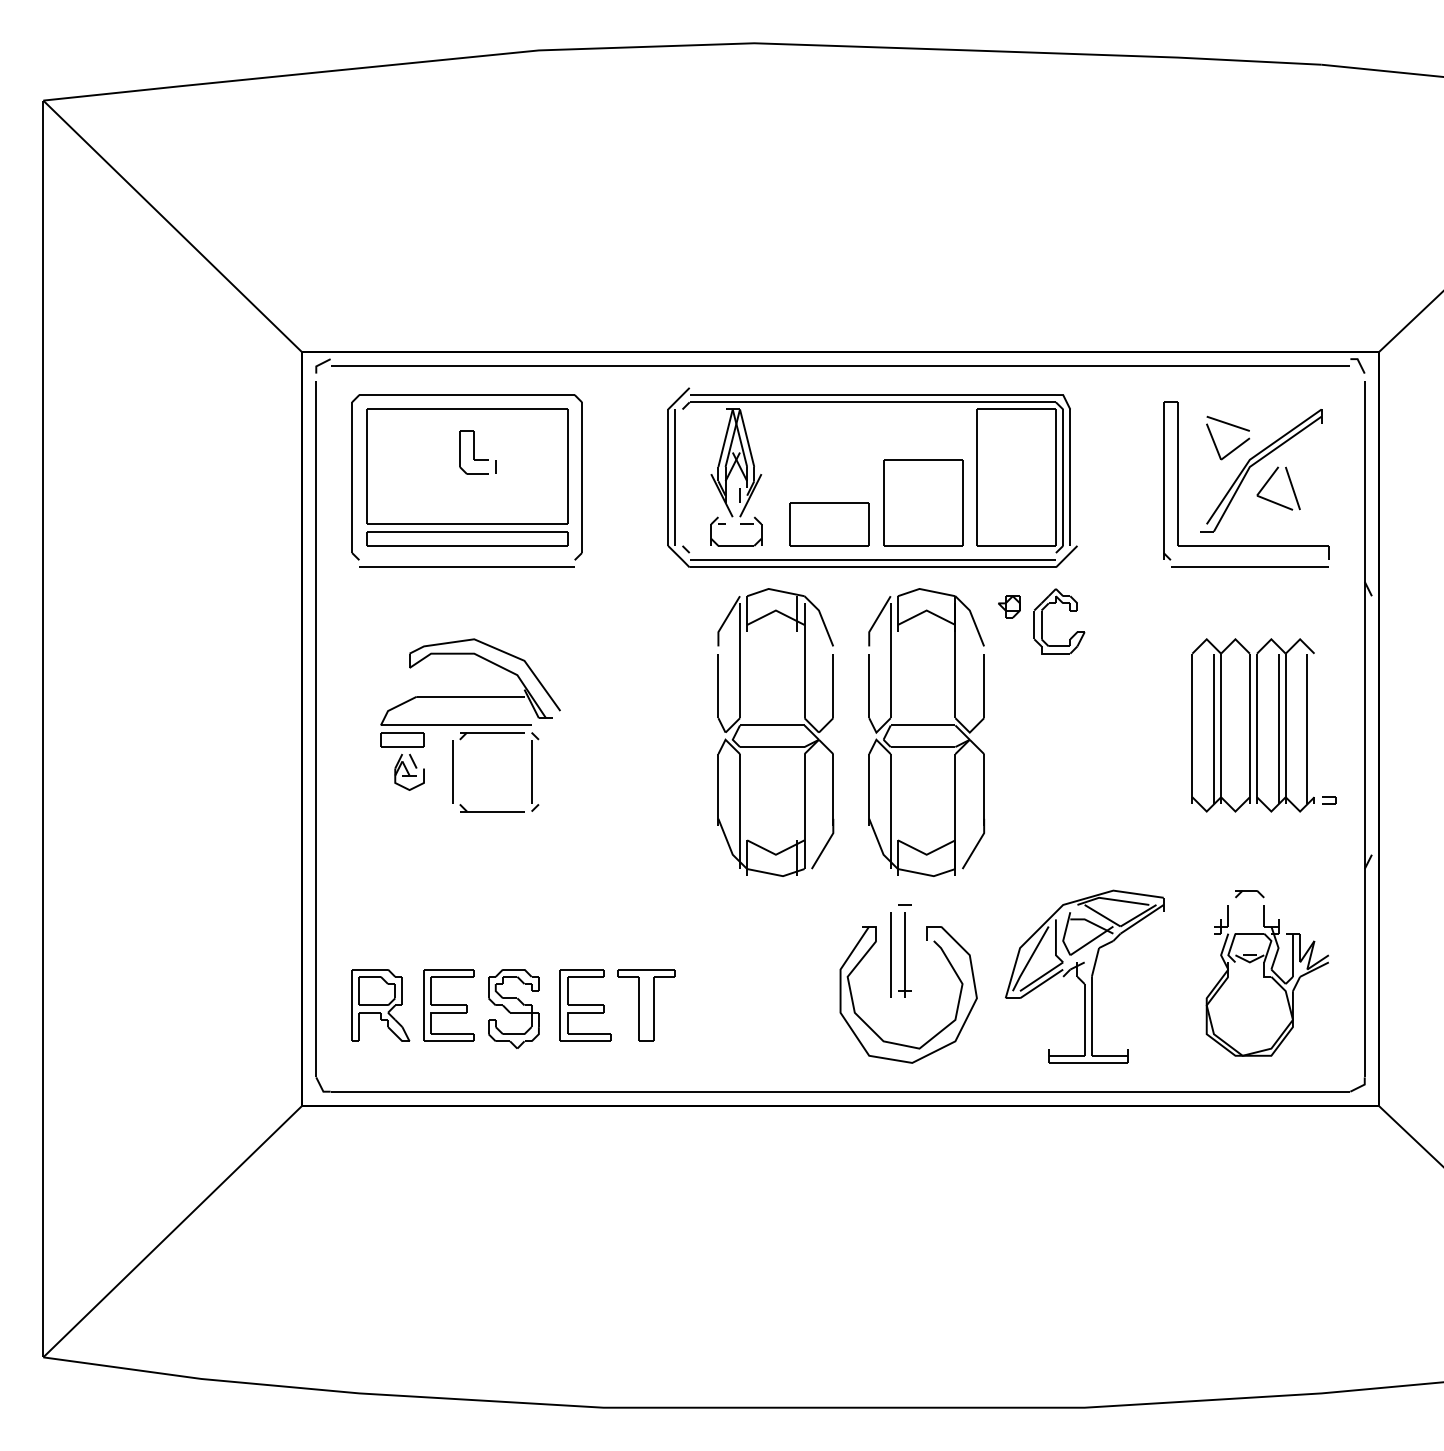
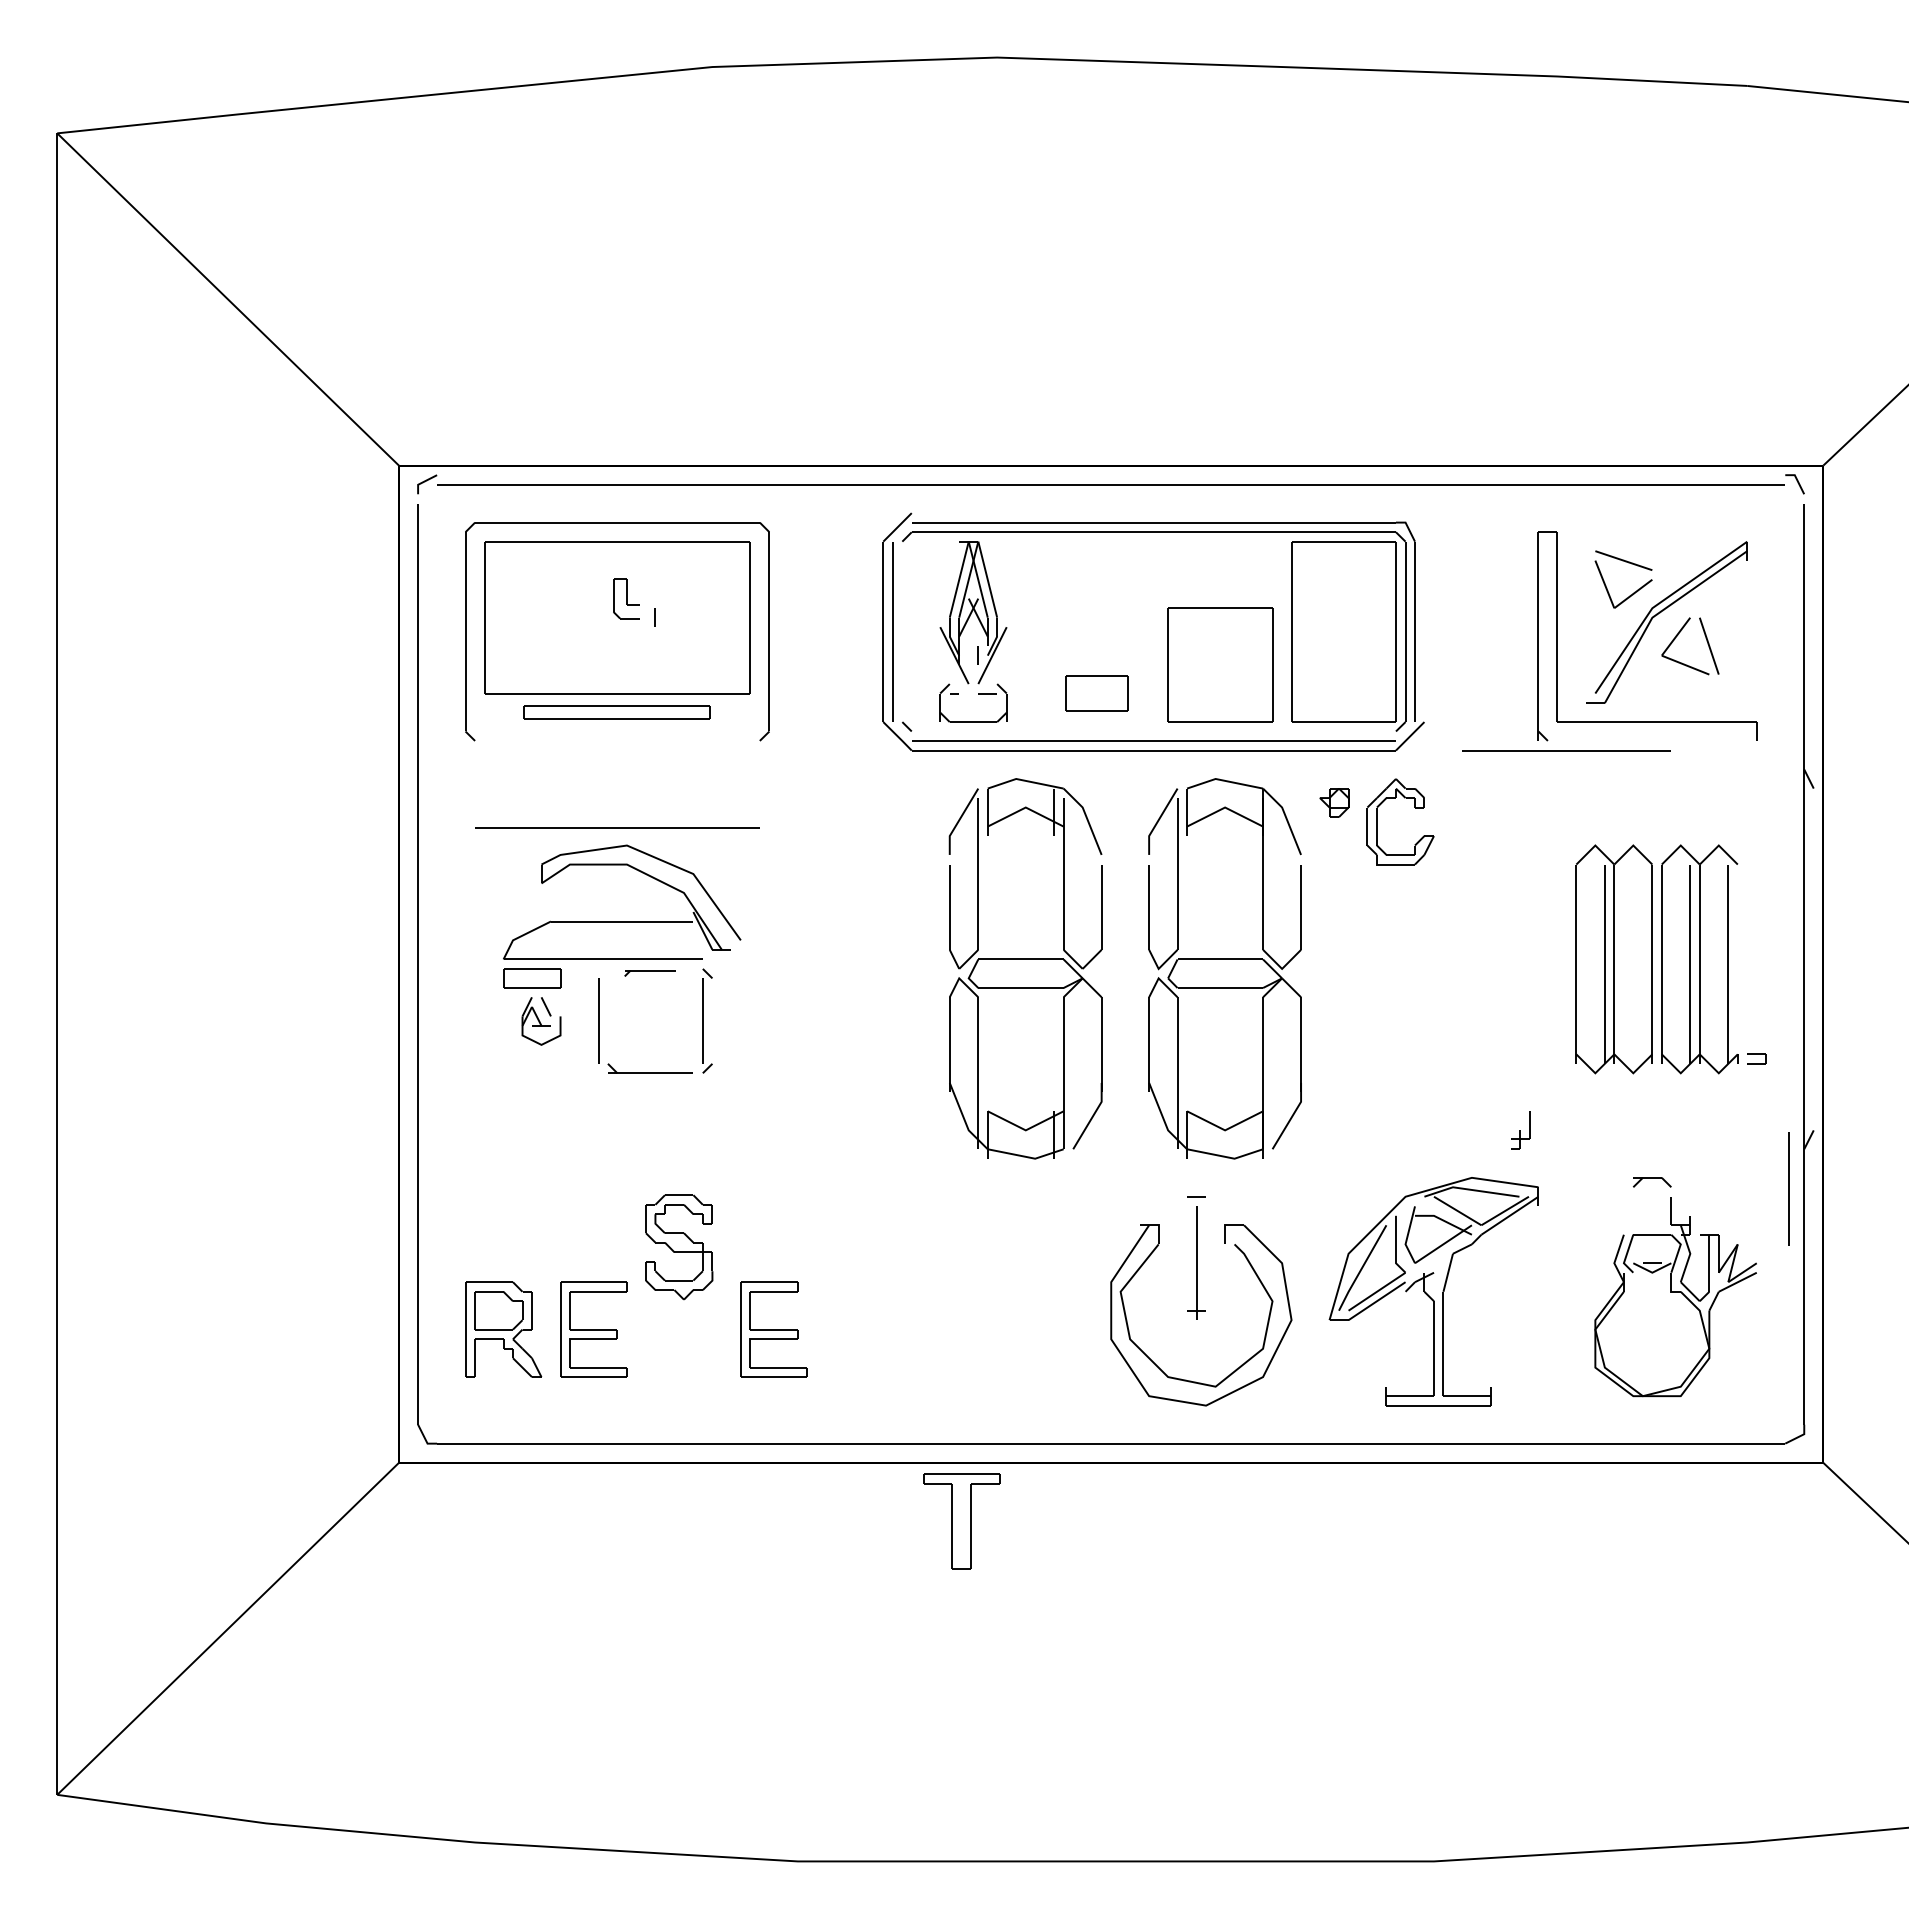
part: (473, 452) -> (626, 598), size x0.7
part: (829, 524) -> (1096, 693), size x0.6
part: (467, 538) -> (617, 712), size x0.7
line: (467, 567) -> (617, 827), moved
line: (1249, 567) -> (1566, 750), moved
part: (491, 736) -> (649, 973), size x0.6
part: (1221, 919) -> (1520, 1130), moved
line: (890, 954) -> (1788, 1188), moved
part: (646, 1005) -> (961, 1521), moved
part: (513, 1009) -> (679, 1247), moved

